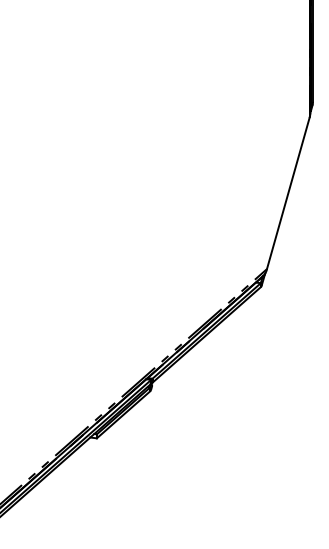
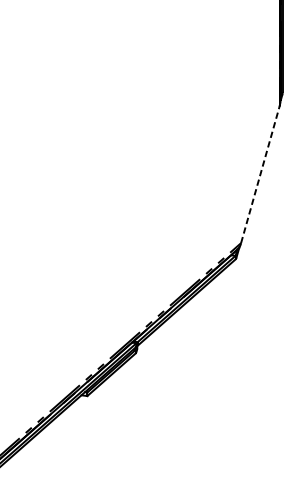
line: (288, 193) -> (260, 174), solid -> dashed

